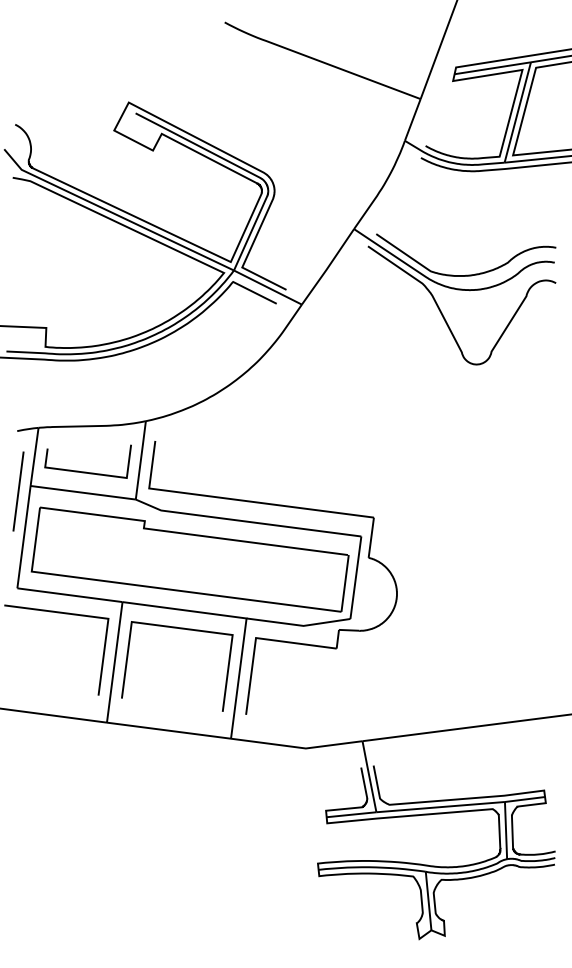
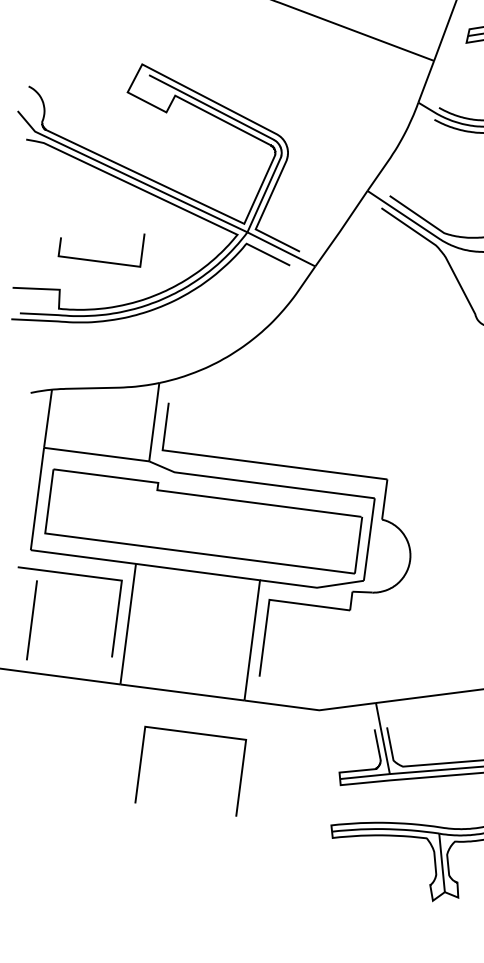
line: (86, 471) -> (99, 260), moved
line: (18, 491) -> (31, 620), moved
line: (180, 629) -> (193, 734), moved

